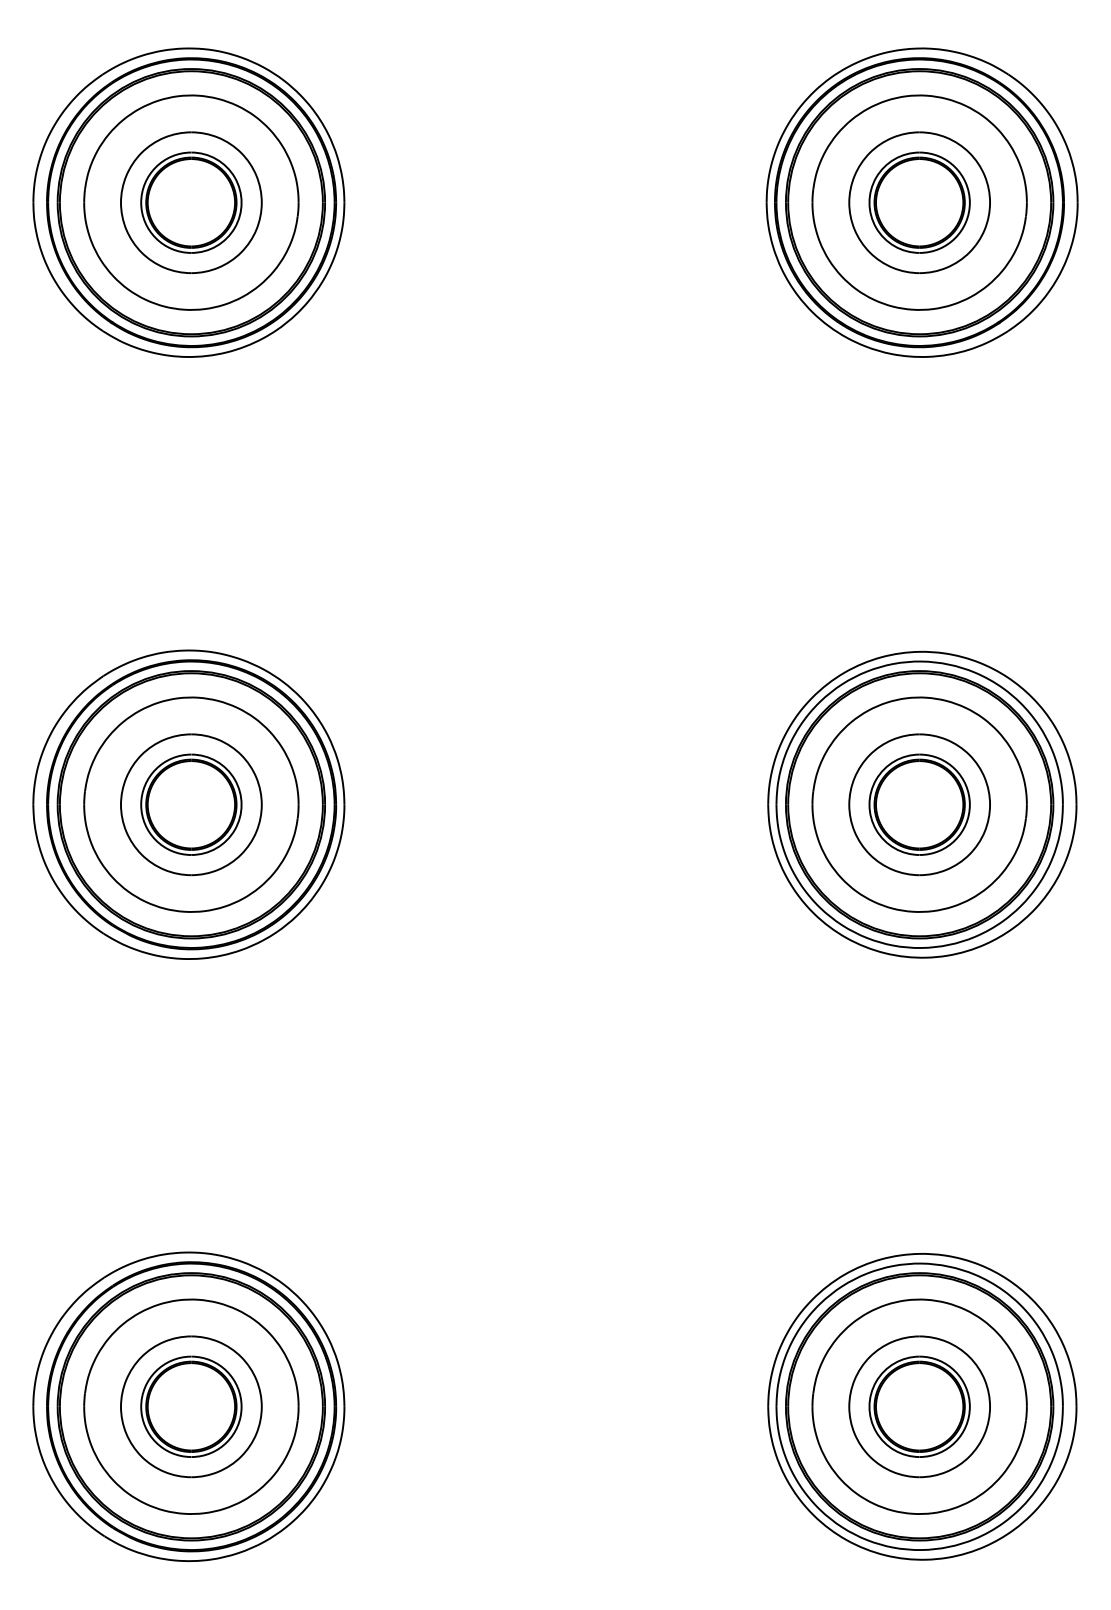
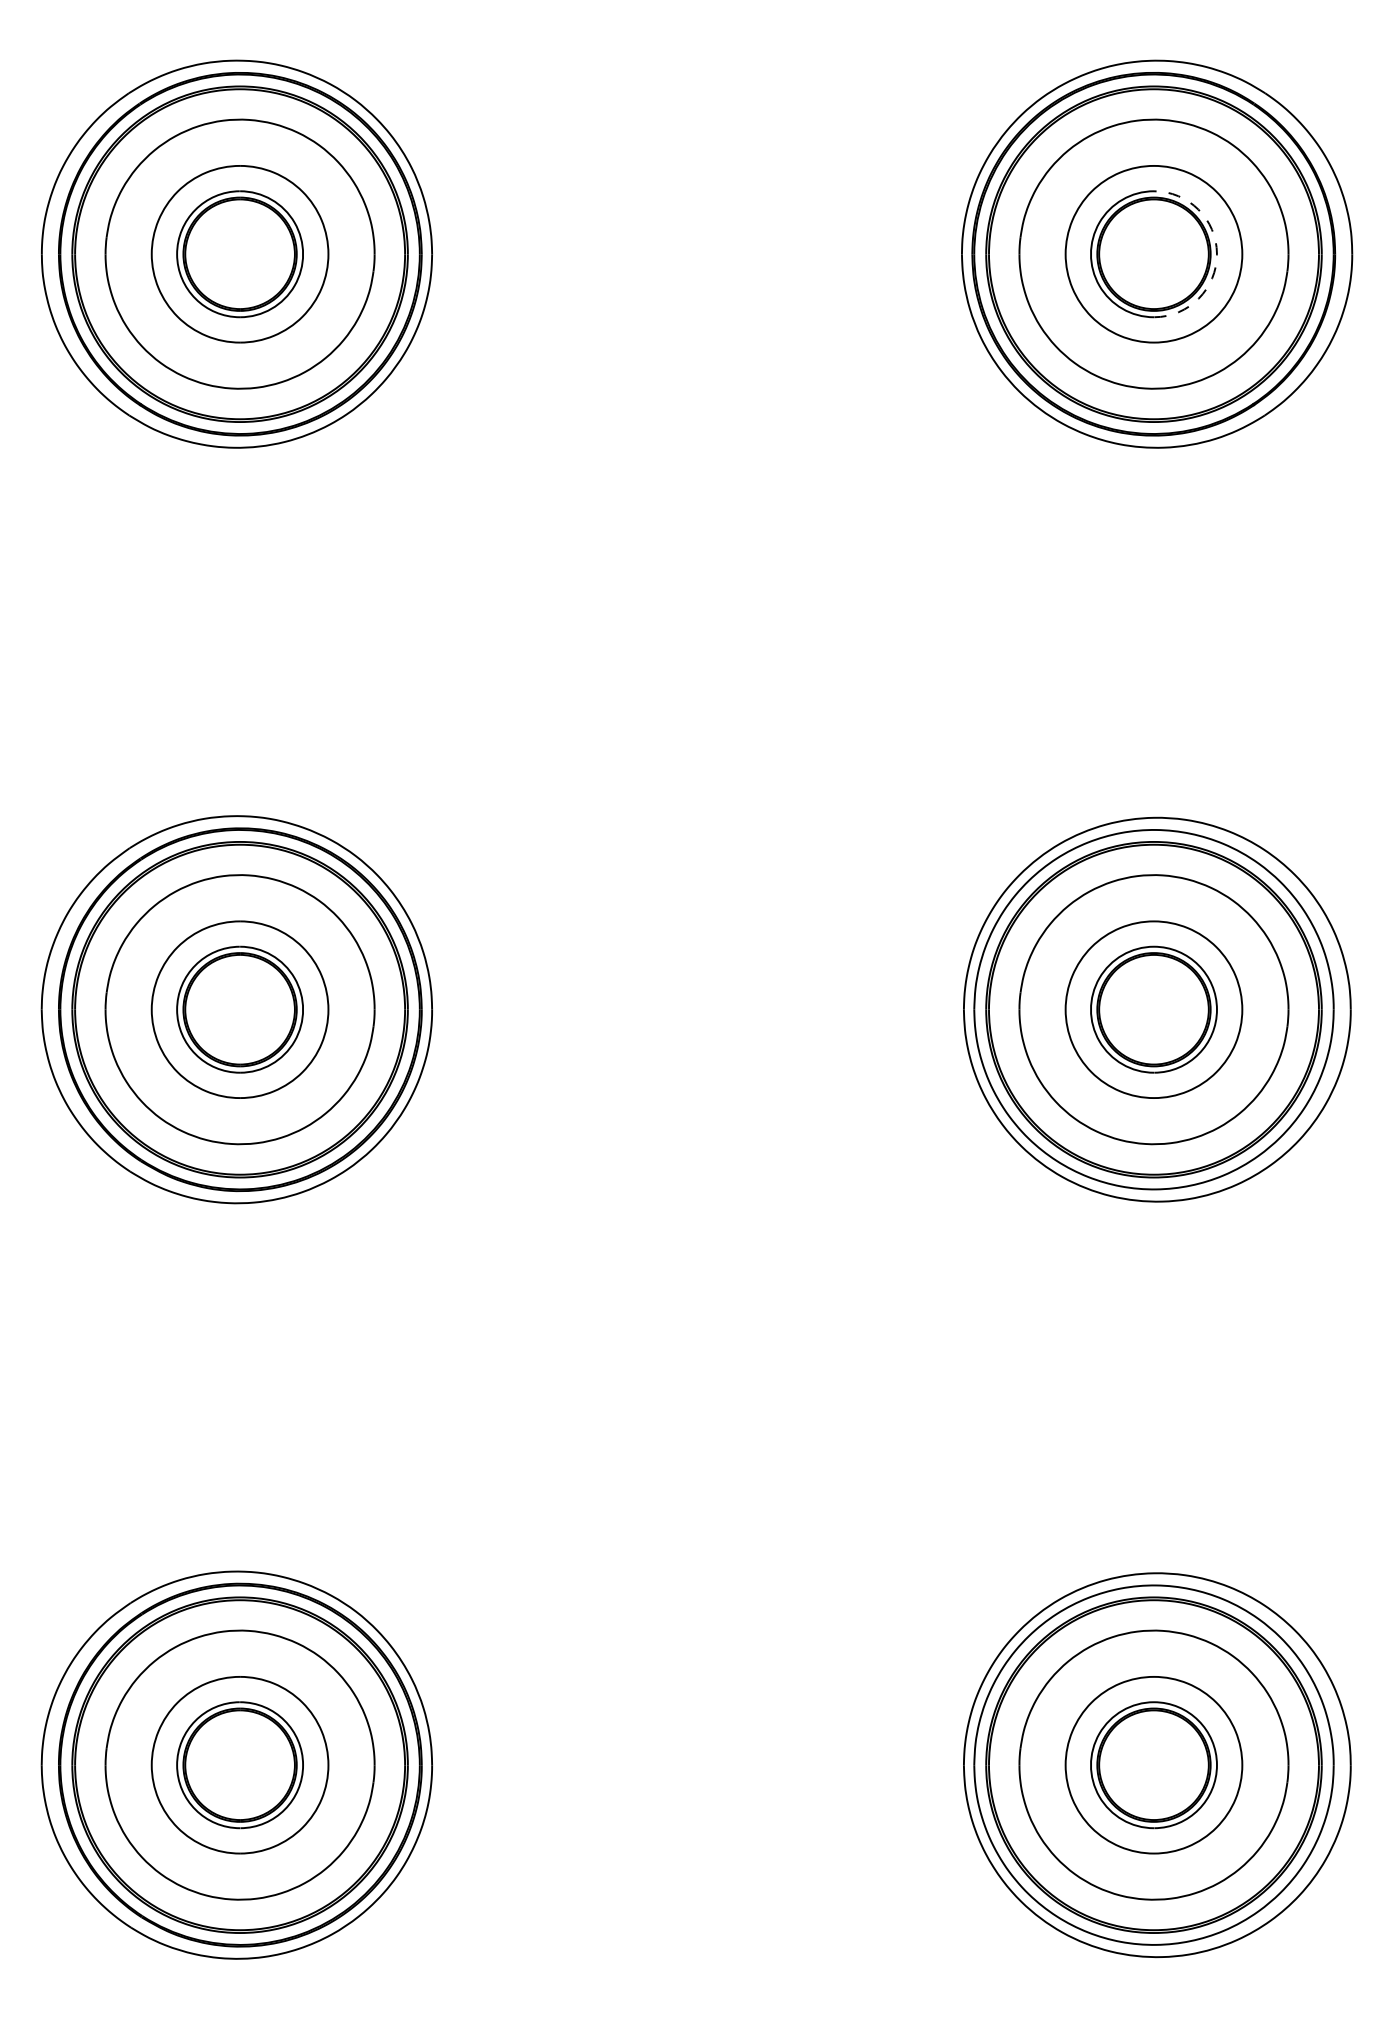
arc: (969, 202) -> (1216, 254), solid -> dashed

